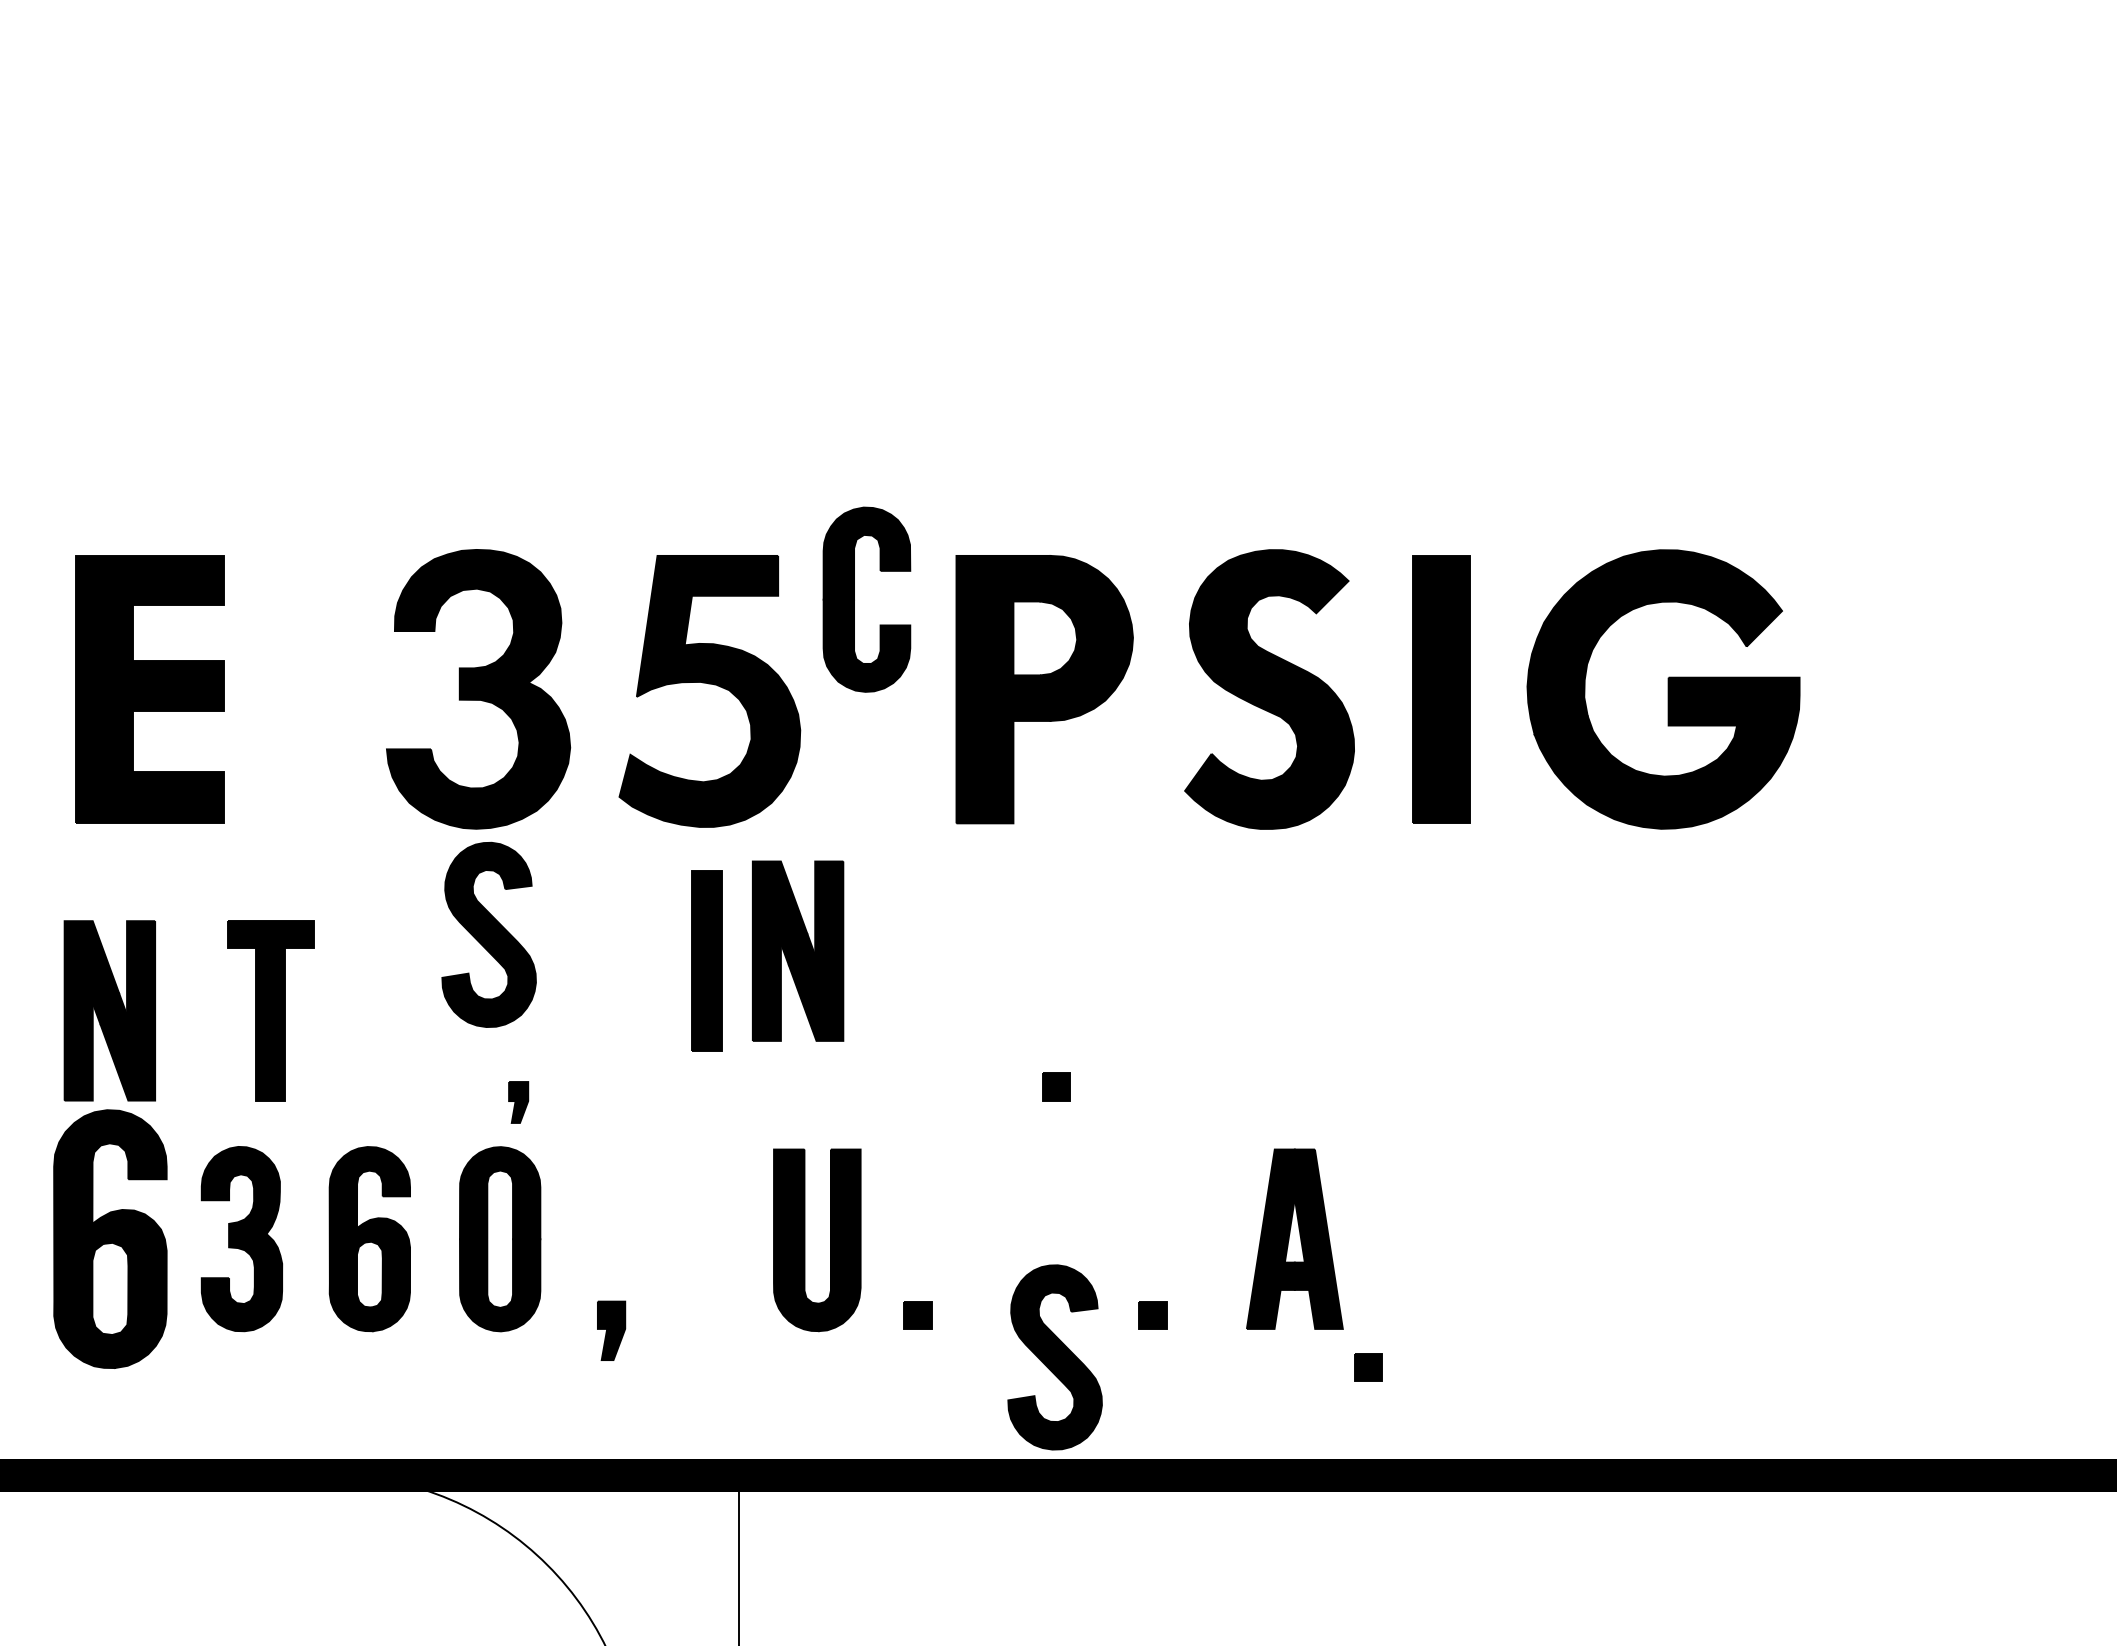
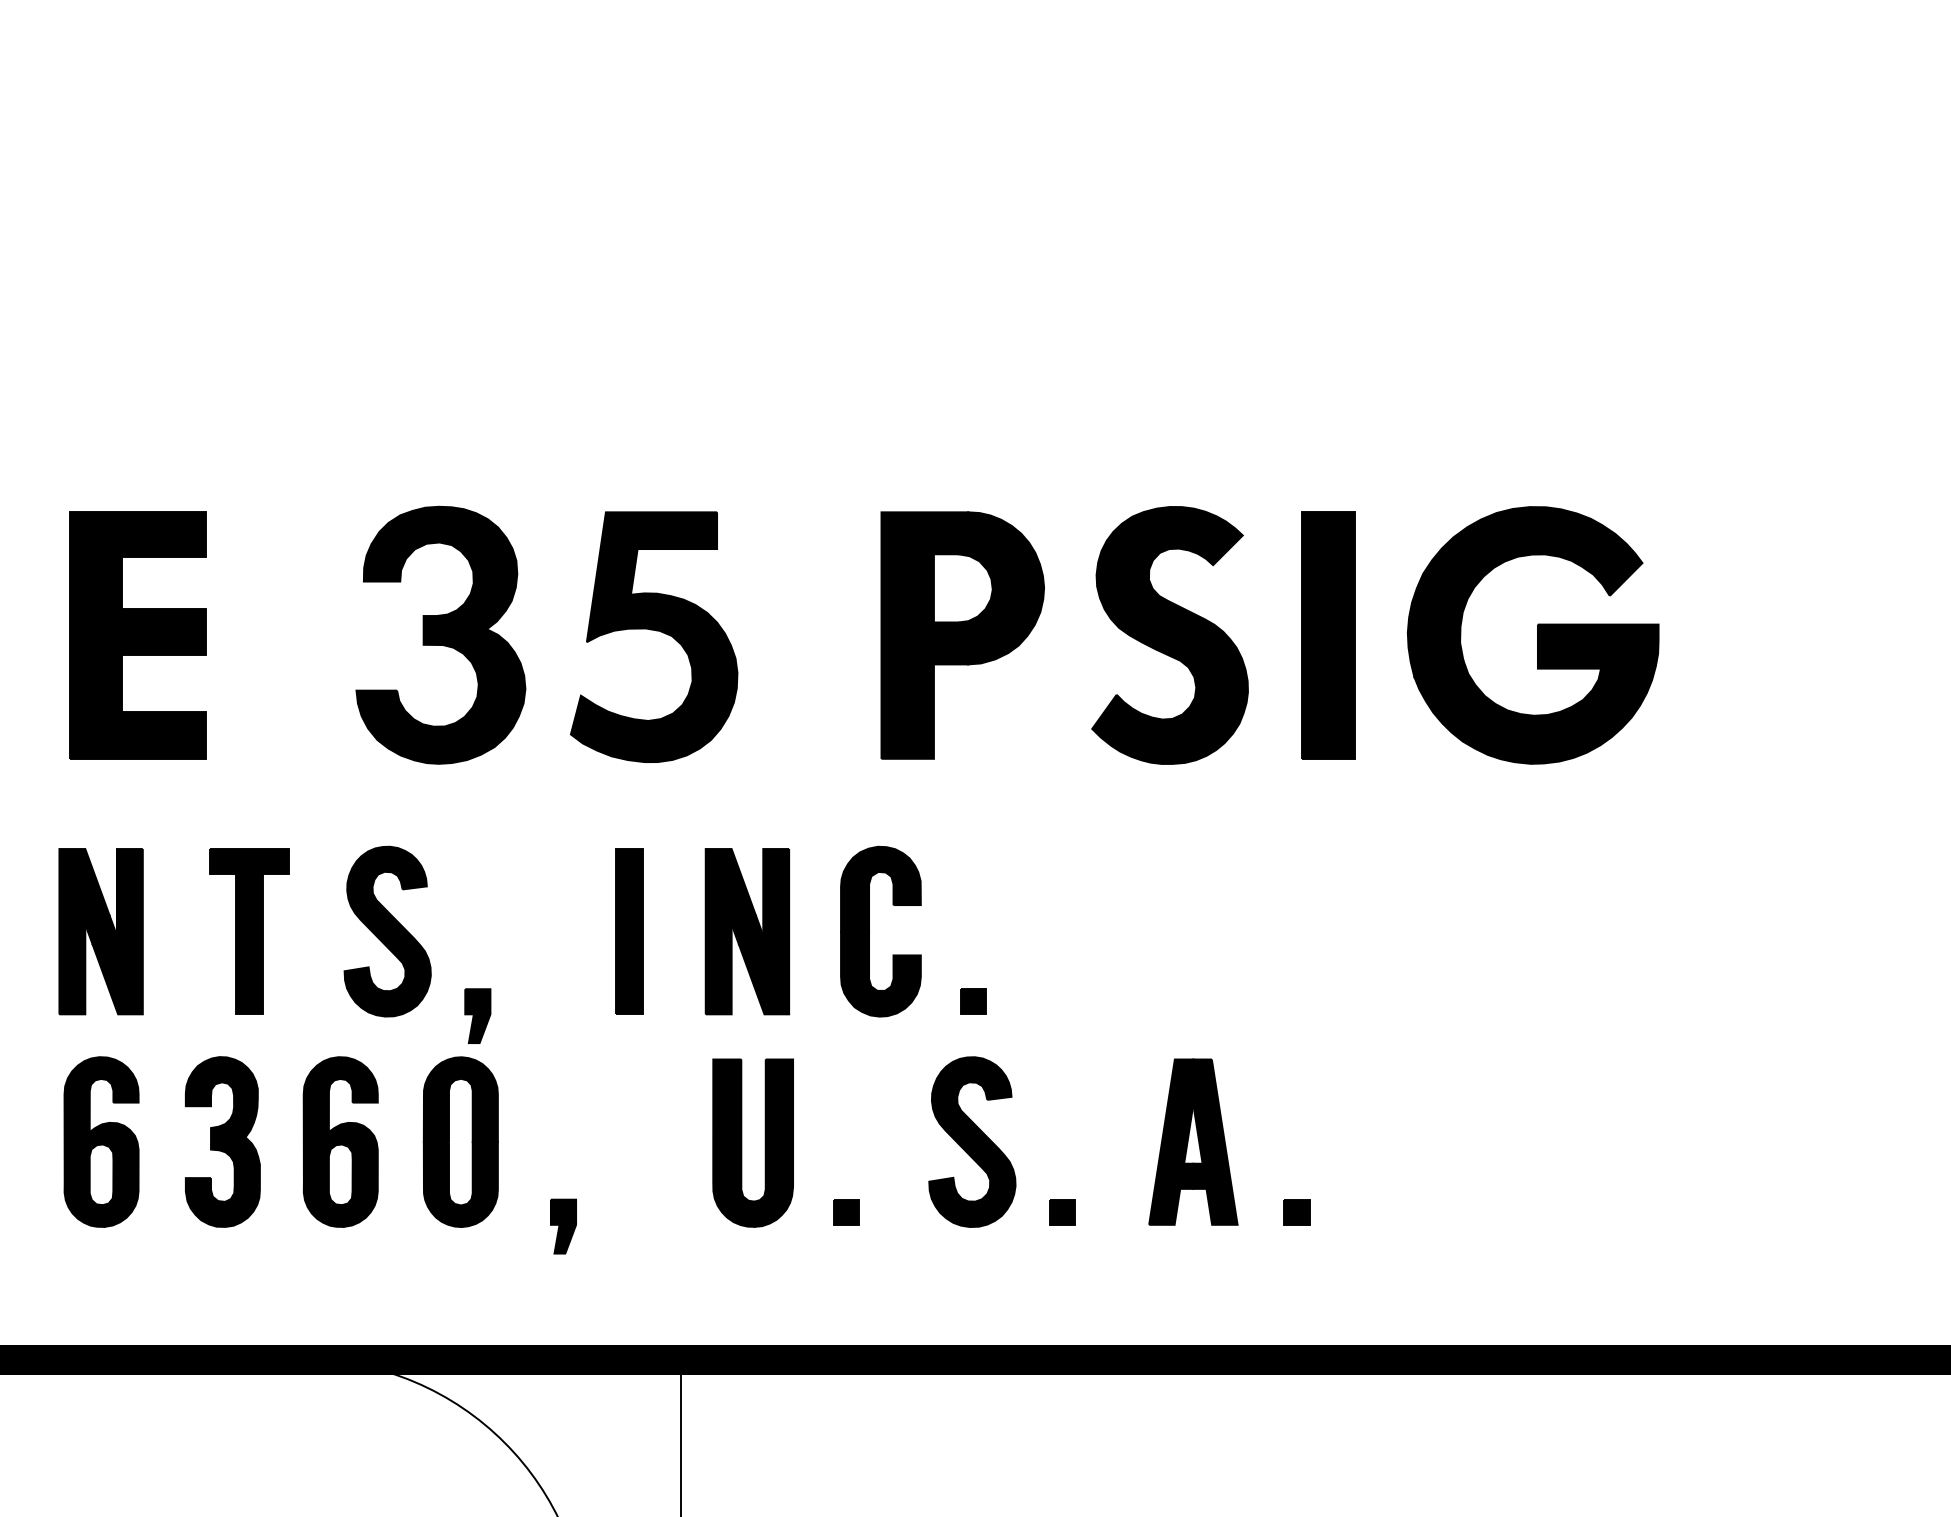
part: (854, 599) -> (869, 931), moved
part: (488, 934) -> (387, 931), moved
part: (797, 951) -> (746, 931), moved
part: (706, 960) -> (629, 931), moved
part: (518, 1101) -> (477, 1015), size x1.43
part: (110, 1238) -> (101, 1141), size x0.71
part: (1055, 1356) -> (972, 1141), moved
part: (1367, 1367) -> (1296, 1212), moved

